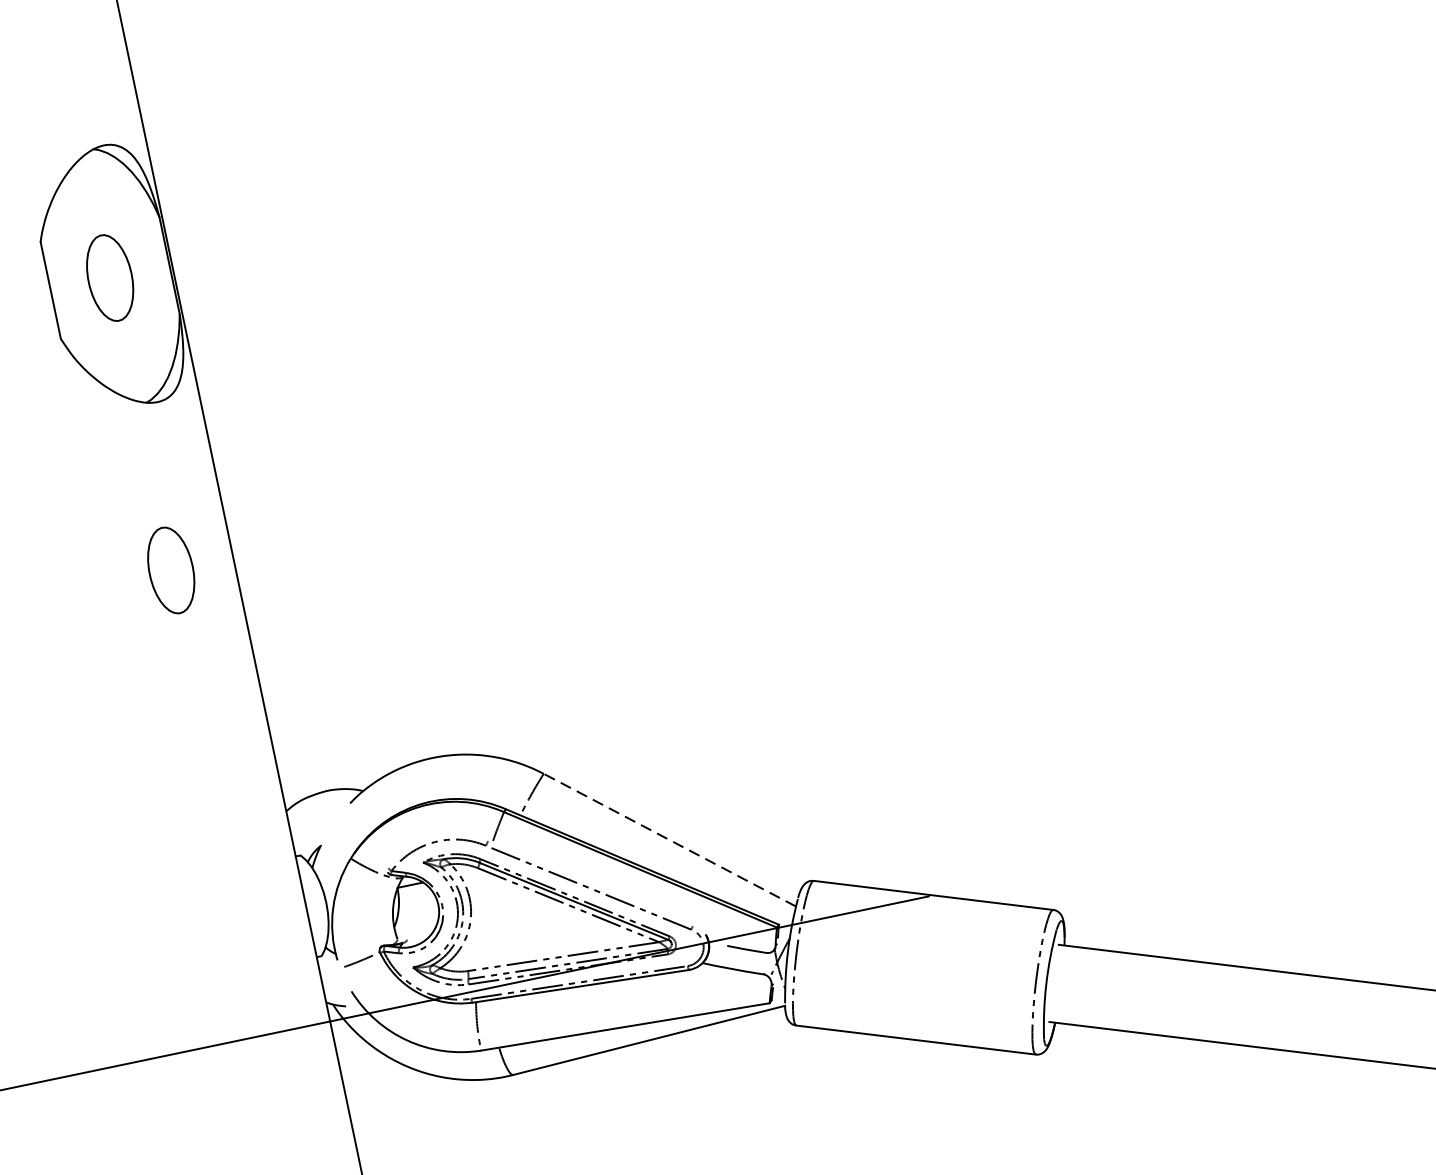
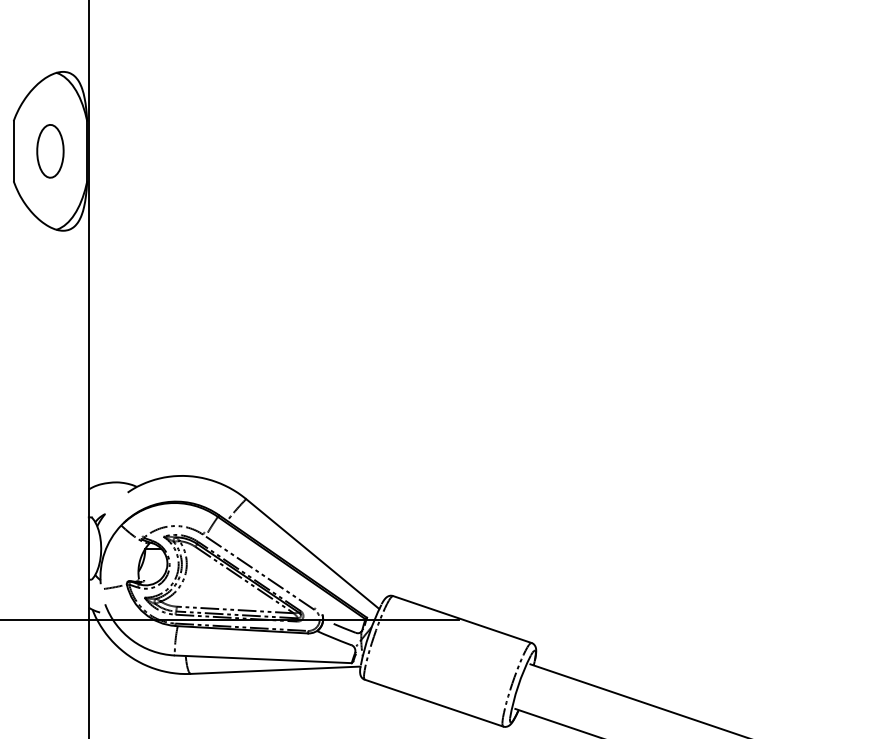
part: (171, 570) -> (50, 332), removed
line: (669, 839) -> (312, 553), dashed -> solid

